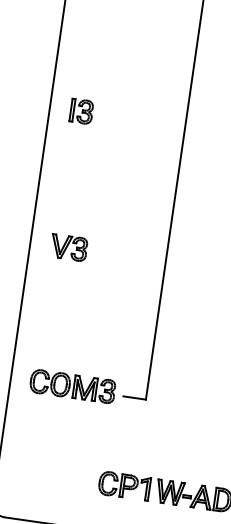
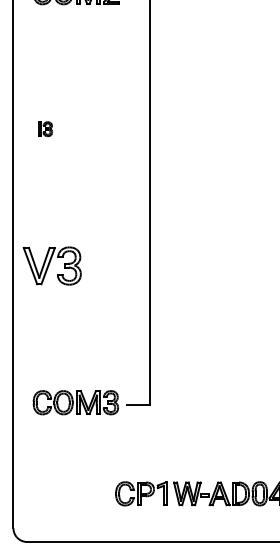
part: (81, 110) -> (45, 128), size x0.6
part: (69, 247) -> (52, 265), size x1.6

